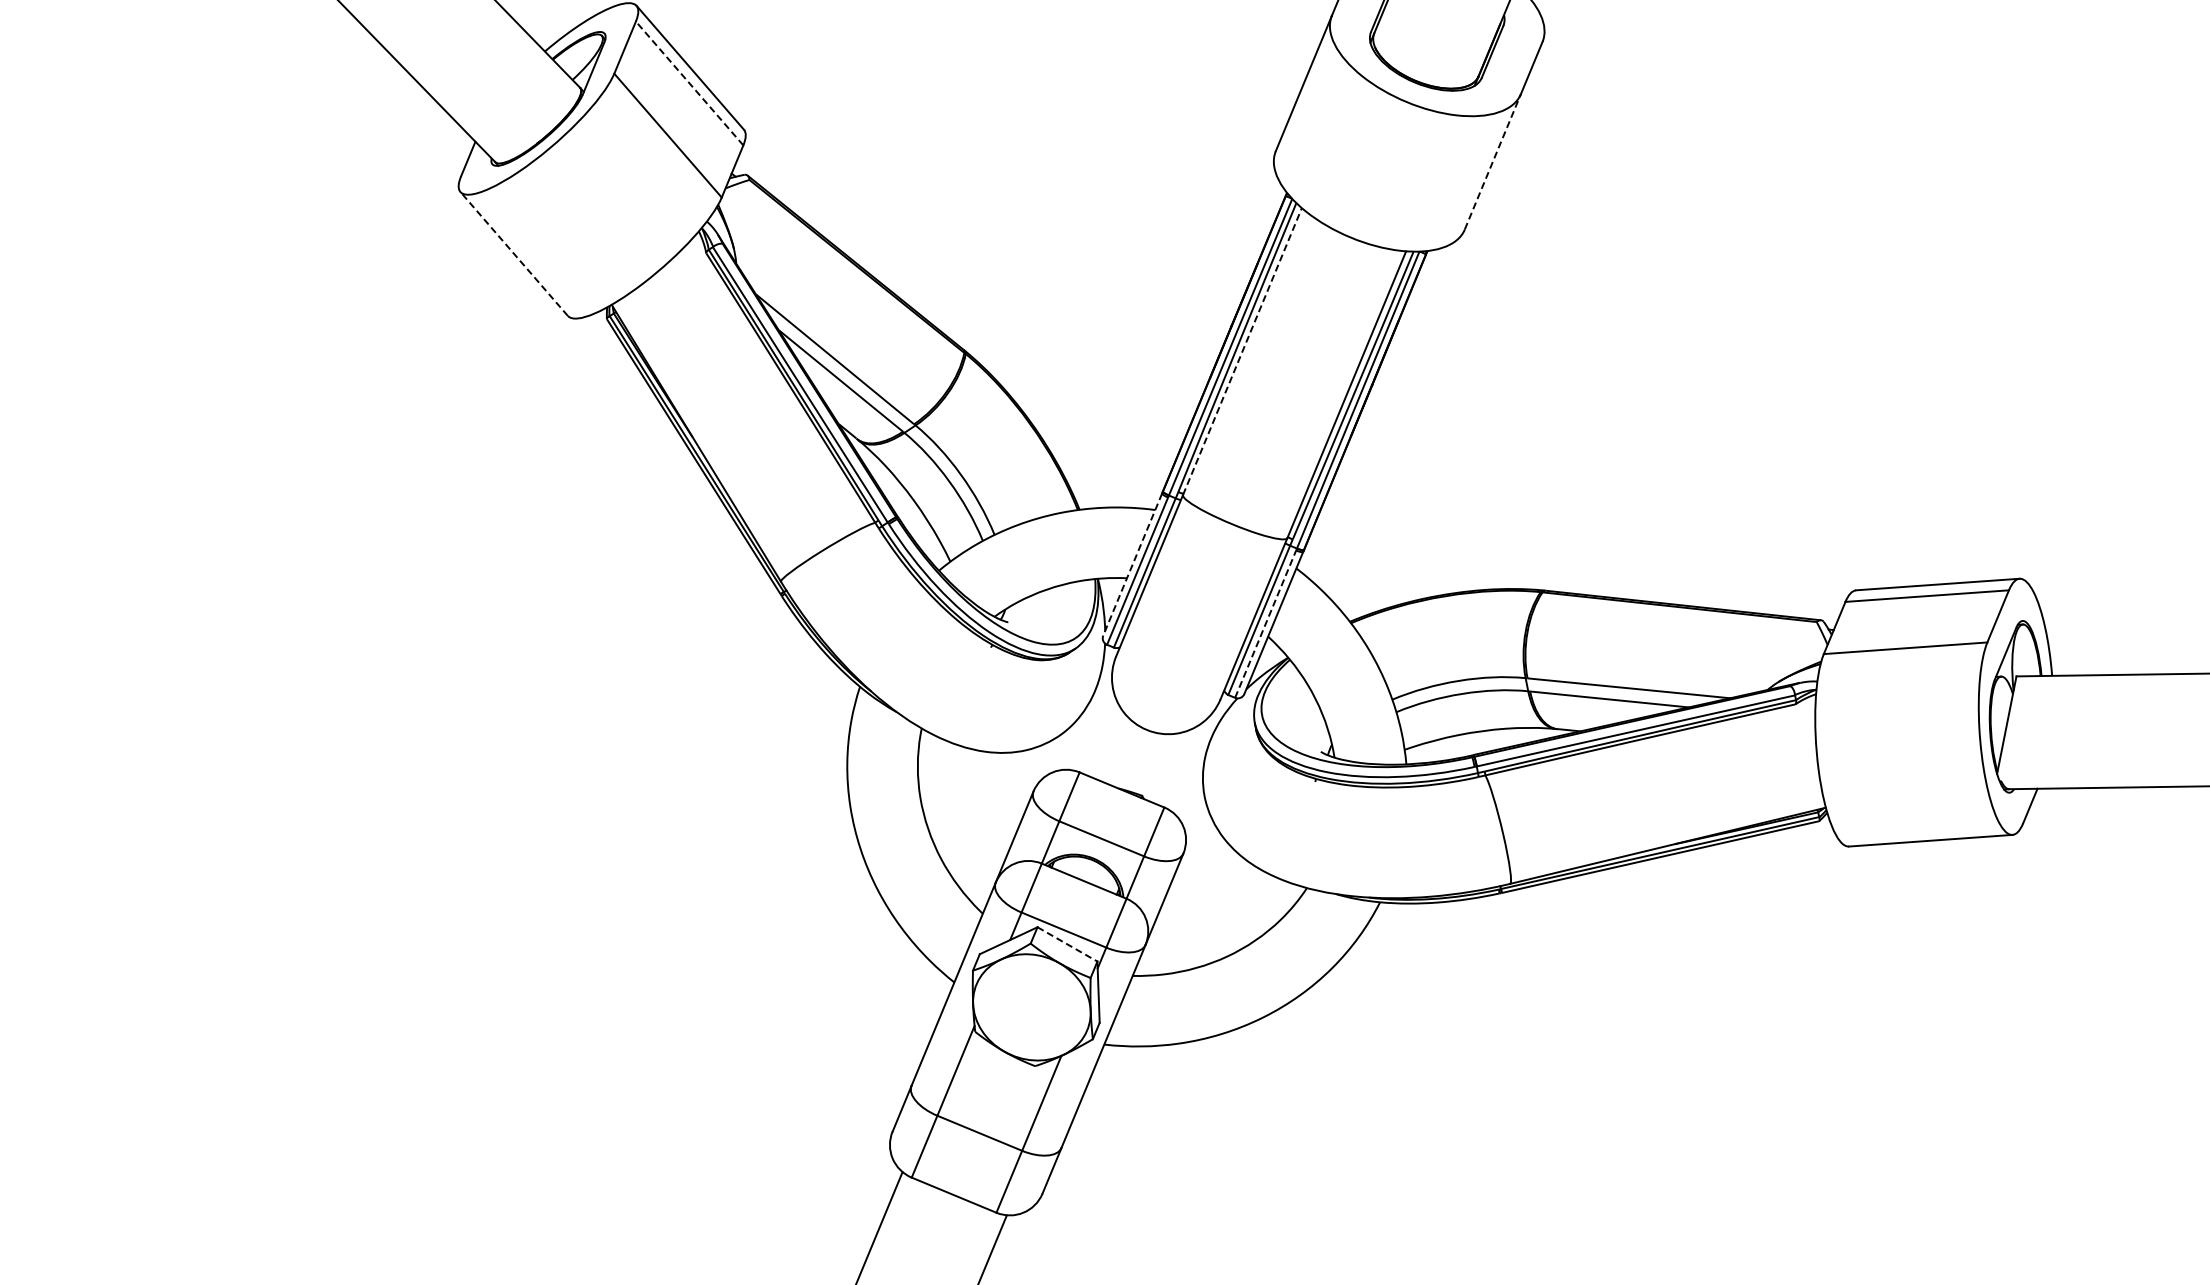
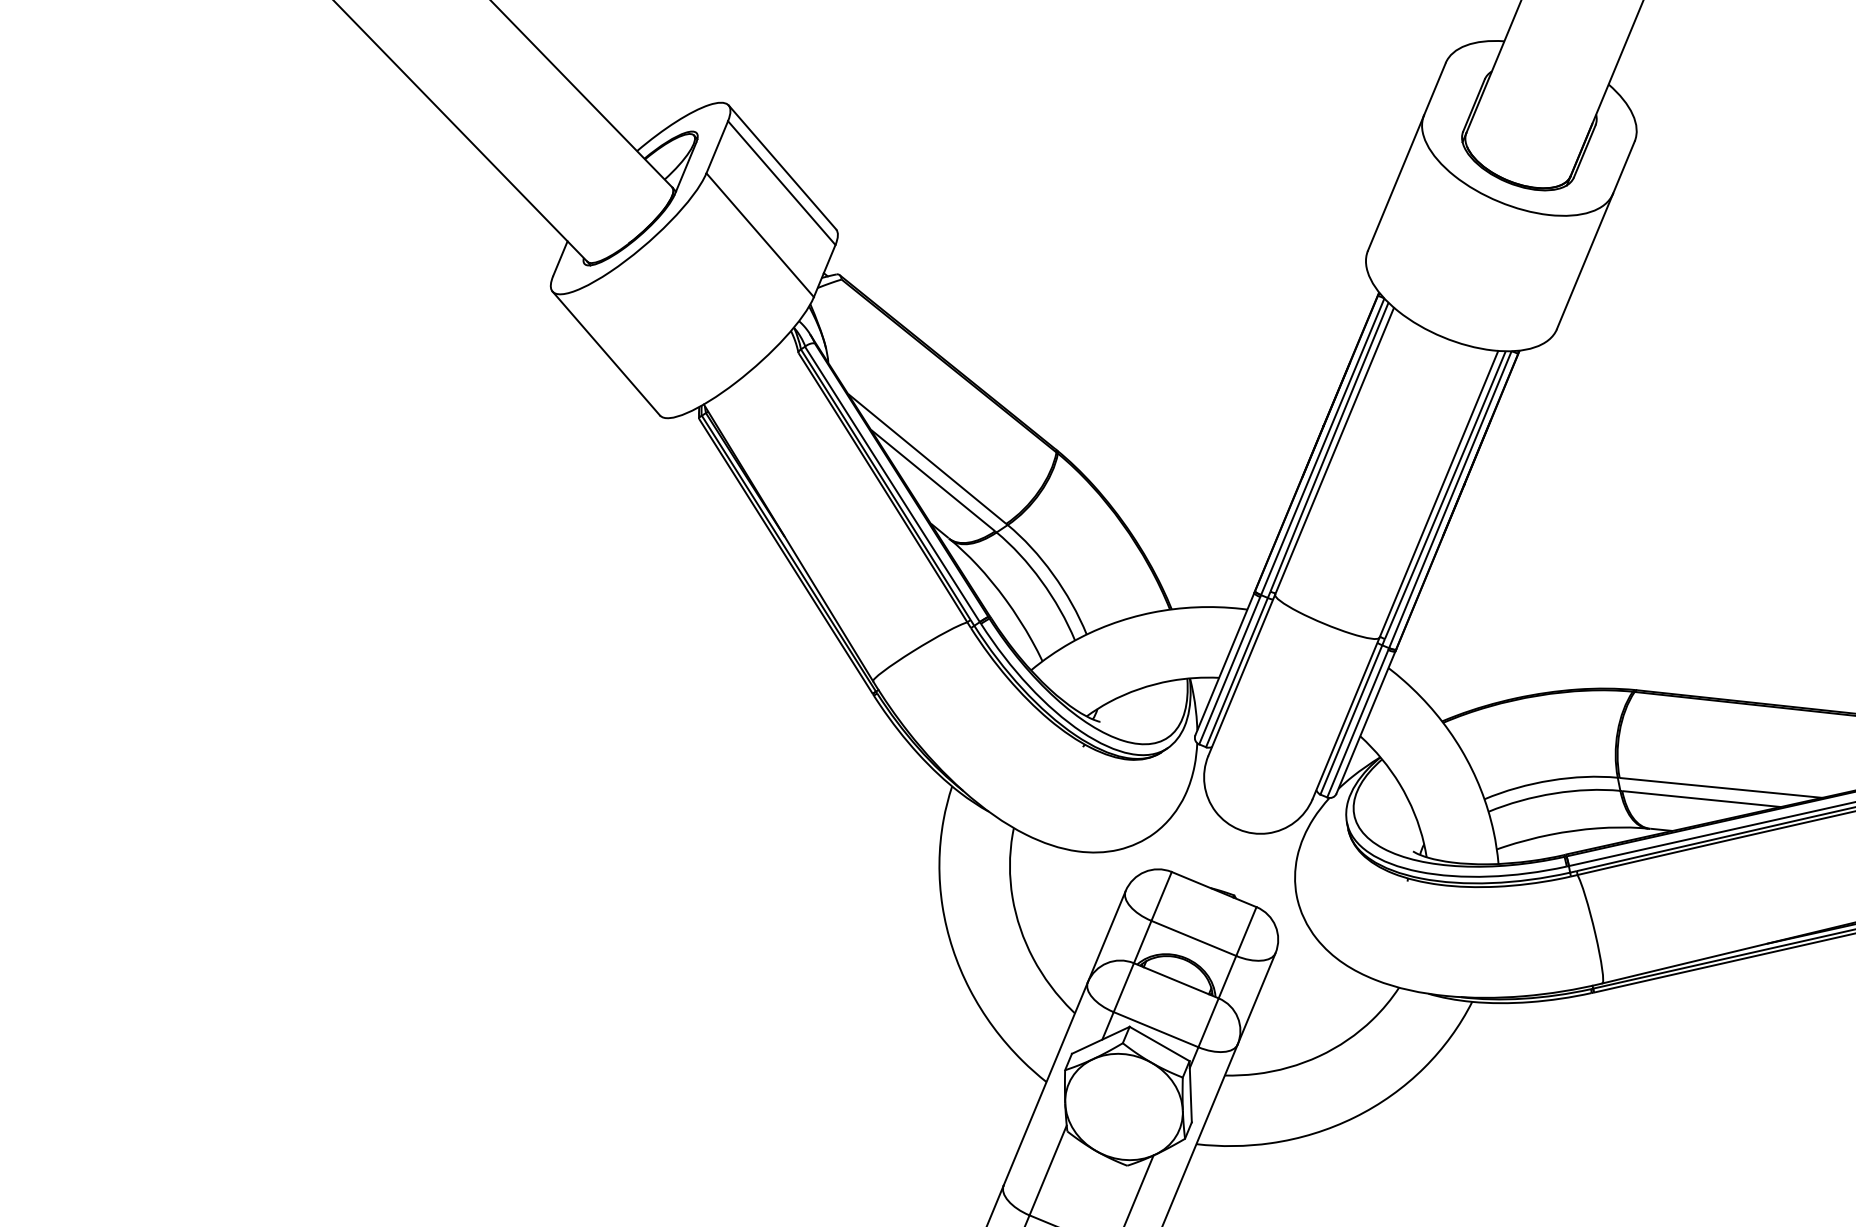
line: (689, 83) -> (781, 183), dashed -> solid
line: (1493, 161) -> (1585, 261), dashed -> solid
line: (514, 253) -> (606, 353), dashed -> solid
line: (1242, 351) -> (1334, 451), dashed -> solid
line: (1132, 564) -> (1224, 664), dashed -> solid
line: (1265, 624) -> (1357, 724), dashed -> solid
line: (1067, 944) -> (1159, 1044), dashed -> solid

